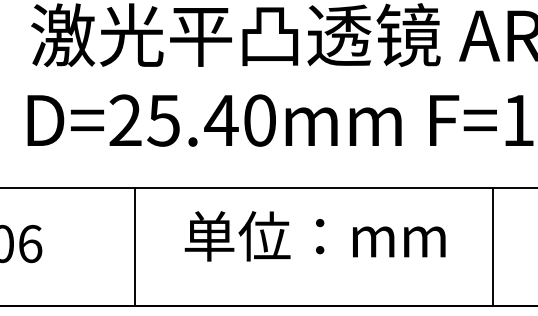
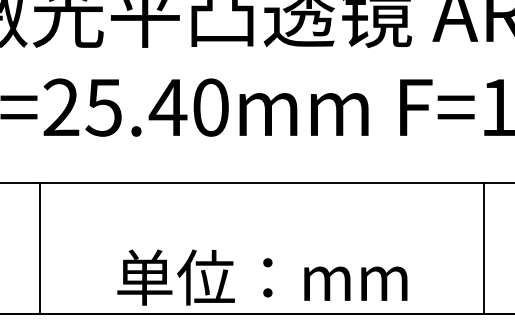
text: (314, 236) -> (261, 277), moved
line: (135, 247) -> (40, 248), moved
line: (492, 247) -> (484, 248), moved

